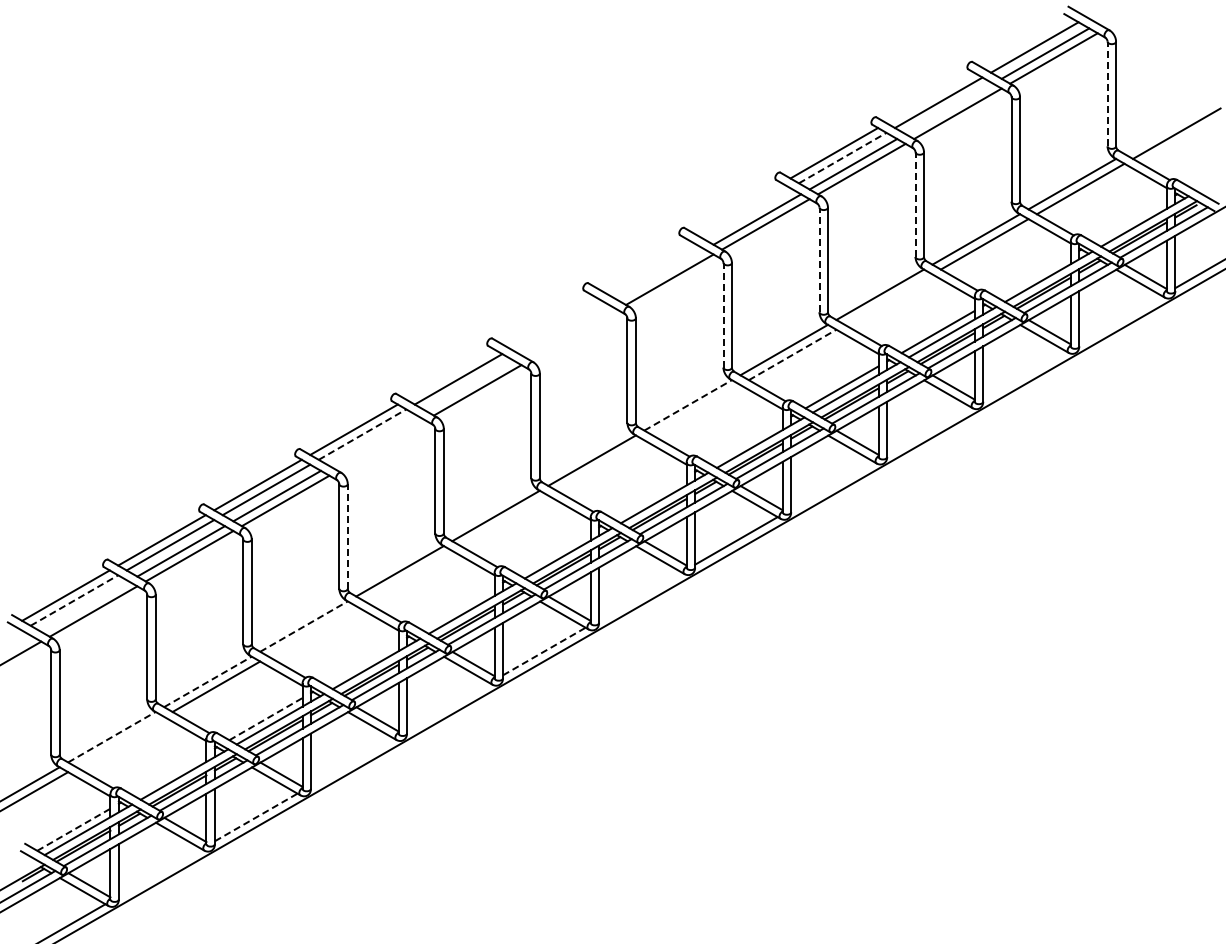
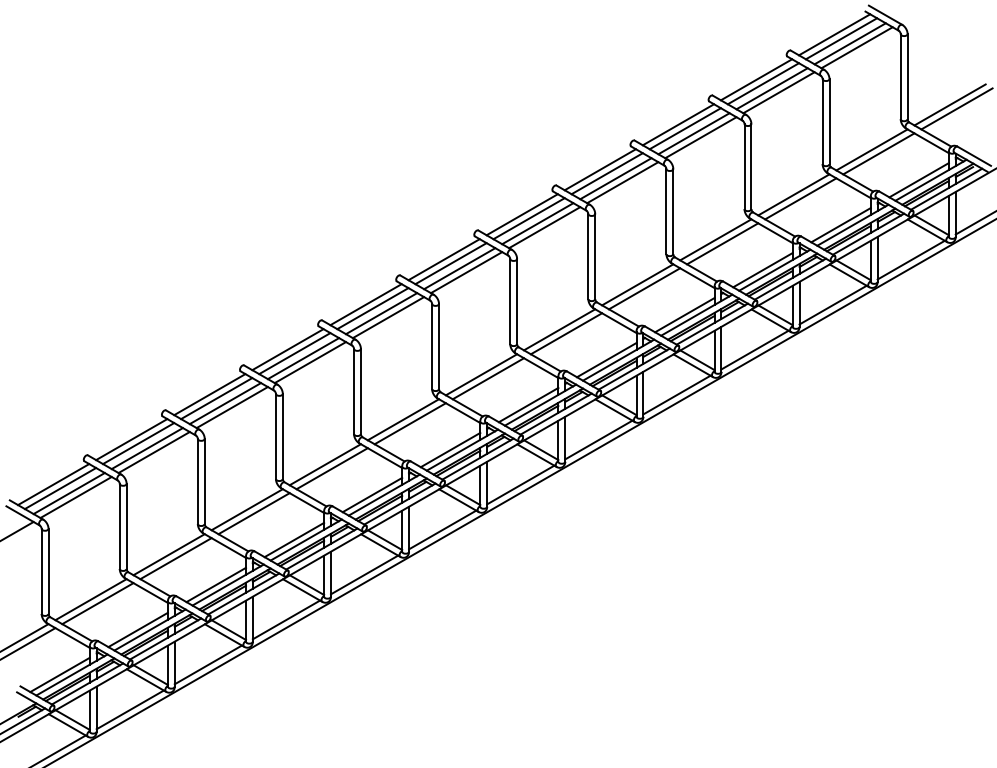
line: (1026, 42) -> (834, 34), added
line: (1107, 93) -> (900, 76), dashed -> solid
line: (930, 97) -> (756, 79), added
line: (949, 108) -> (772, 88), added
line: (1168, 128) -> (950, 104), added
line: (842, 158) -> (685, 129), dashed -> solid
line: (915, 204) -> (744, 166), dashed -> solid
line: (738, 208) -> (600, 169), added
line: (746, 213) -> (607, 173), added
line: (1129, 221) -> (918, 180), added
line: (819, 259) -> (666, 211), dashed -> solid
line: (641, 263) -> (521, 214), added
line: (650, 268) -> (528, 218), added
line: (661, 274) -> (537, 223), added
line: (1033, 276) -> (840, 225), added
line: (888, 299) -> (722, 243), added
line: (723, 314) -> (588, 255), dashed -> solid
line: (545, 318) -> (443, 259), added
line: (1120, 319) -> (911, 259), added
line: (554, 323) -> (450, 263), added
line: (565, 329) -> (459, 268), added
line: (573, 334) -> (466, 272), added
line: (792, 354) -> (644, 288), dashed -> solid
line: (449, 374) -> (365, 304), added
line: (1024, 374) -> (833, 304), added
line: (469, 385) -> (381, 313), added
line: (688, 405) -> (559, 329), dashed -> solid
line: (696, 410) -> (566, 333), added
line: (928, 430) -> (755, 350), added
line: (362, 434) -> (294, 353), dashed -> solid
line: (373, 440) -> (303, 358), added
line: (745, 442) -> (606, 360), added
line: (381, 445) -> (310, 362), added
line: (600, 465) -> (488, 378), added
line: (832, 485) -> (676, 394), added
line: (649, 497) -> (528, 404), added
line: (504, 520) -> (410, 423), added
line: (347, 536) -> (282, 436), dashed -> solid
line: (553, 553) -> (450, 450), added
line: (408, 575) -> (332, 468), added
line: (640, 596) -> (520, 485), added
line: (74, 600) -> (60, 488), dashed -> solid
line: (84, 606) -> (68, 493), added
line: (457, 608) -> (372, 495), added
line: (304, 626) -> (247, 509), dashed -> solid
line: (312, 631) -> (254, 513), added
line: (544, 651) -> (442, 529), dashed -> solid
line: (361, 663) -> (293, 539), added
line: (207, 681) -> (168, 554), dashed -> solid
line: (448, 706) -> (364, 574), added
line: (266, 718) -> (216, 584), dashed -> solid
line: (111, 737) -> (90, 599), dashed -> solid
line: (120, 741) -> (97, 603), added
line: (351, 761) -> (285, 619), added
line: (169, 774) -> (137, 629), added
line: (256, 817) -> (208, 664), dashed -> solid
line: (74, 829) -> (60, 674), dashed -> solid
line: (159, 872) -> (129, 709), added

